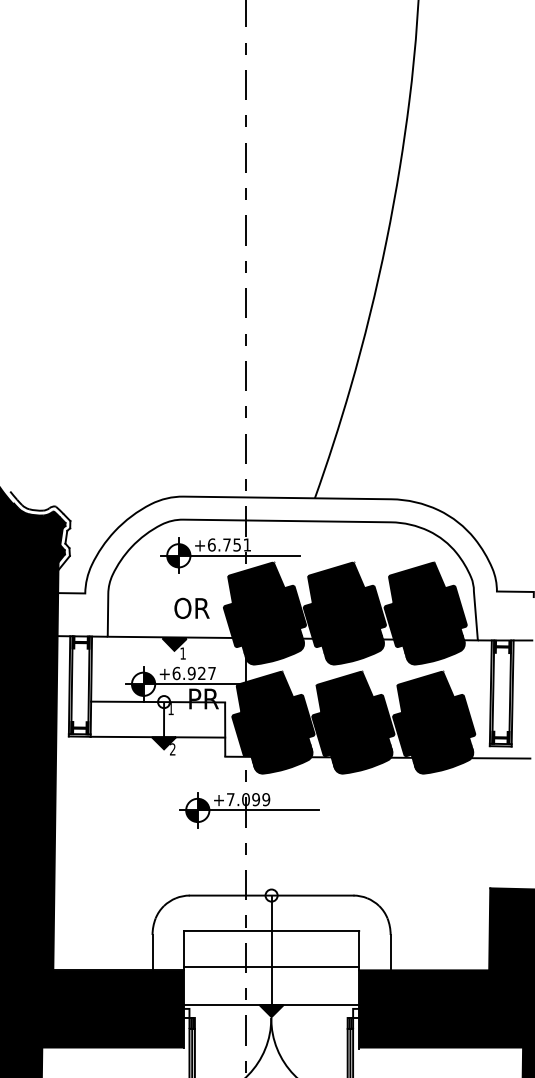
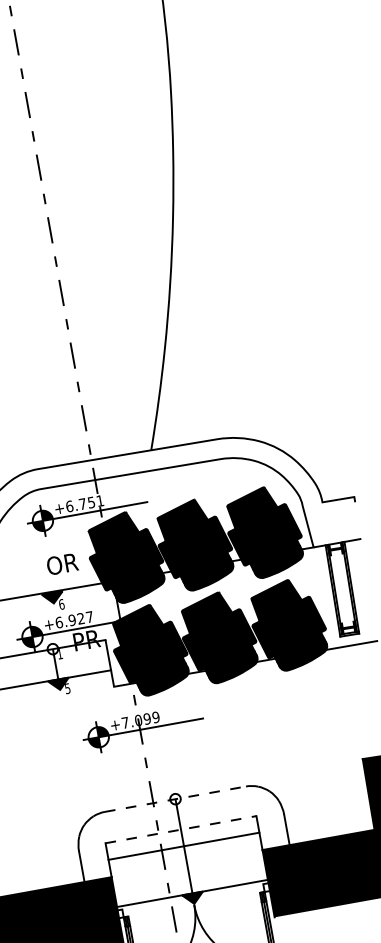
text: (183, 653) -> (62, 604), 1 -> 6
text: (172, 749) -> (67, 688), 2 -> 5
line: (271, 895) -> (175, 799), solid -> dashed
line: (271, 930) -> (180, 829), solid -> dashed
line: (271, 967) -> (183, 846), moved

